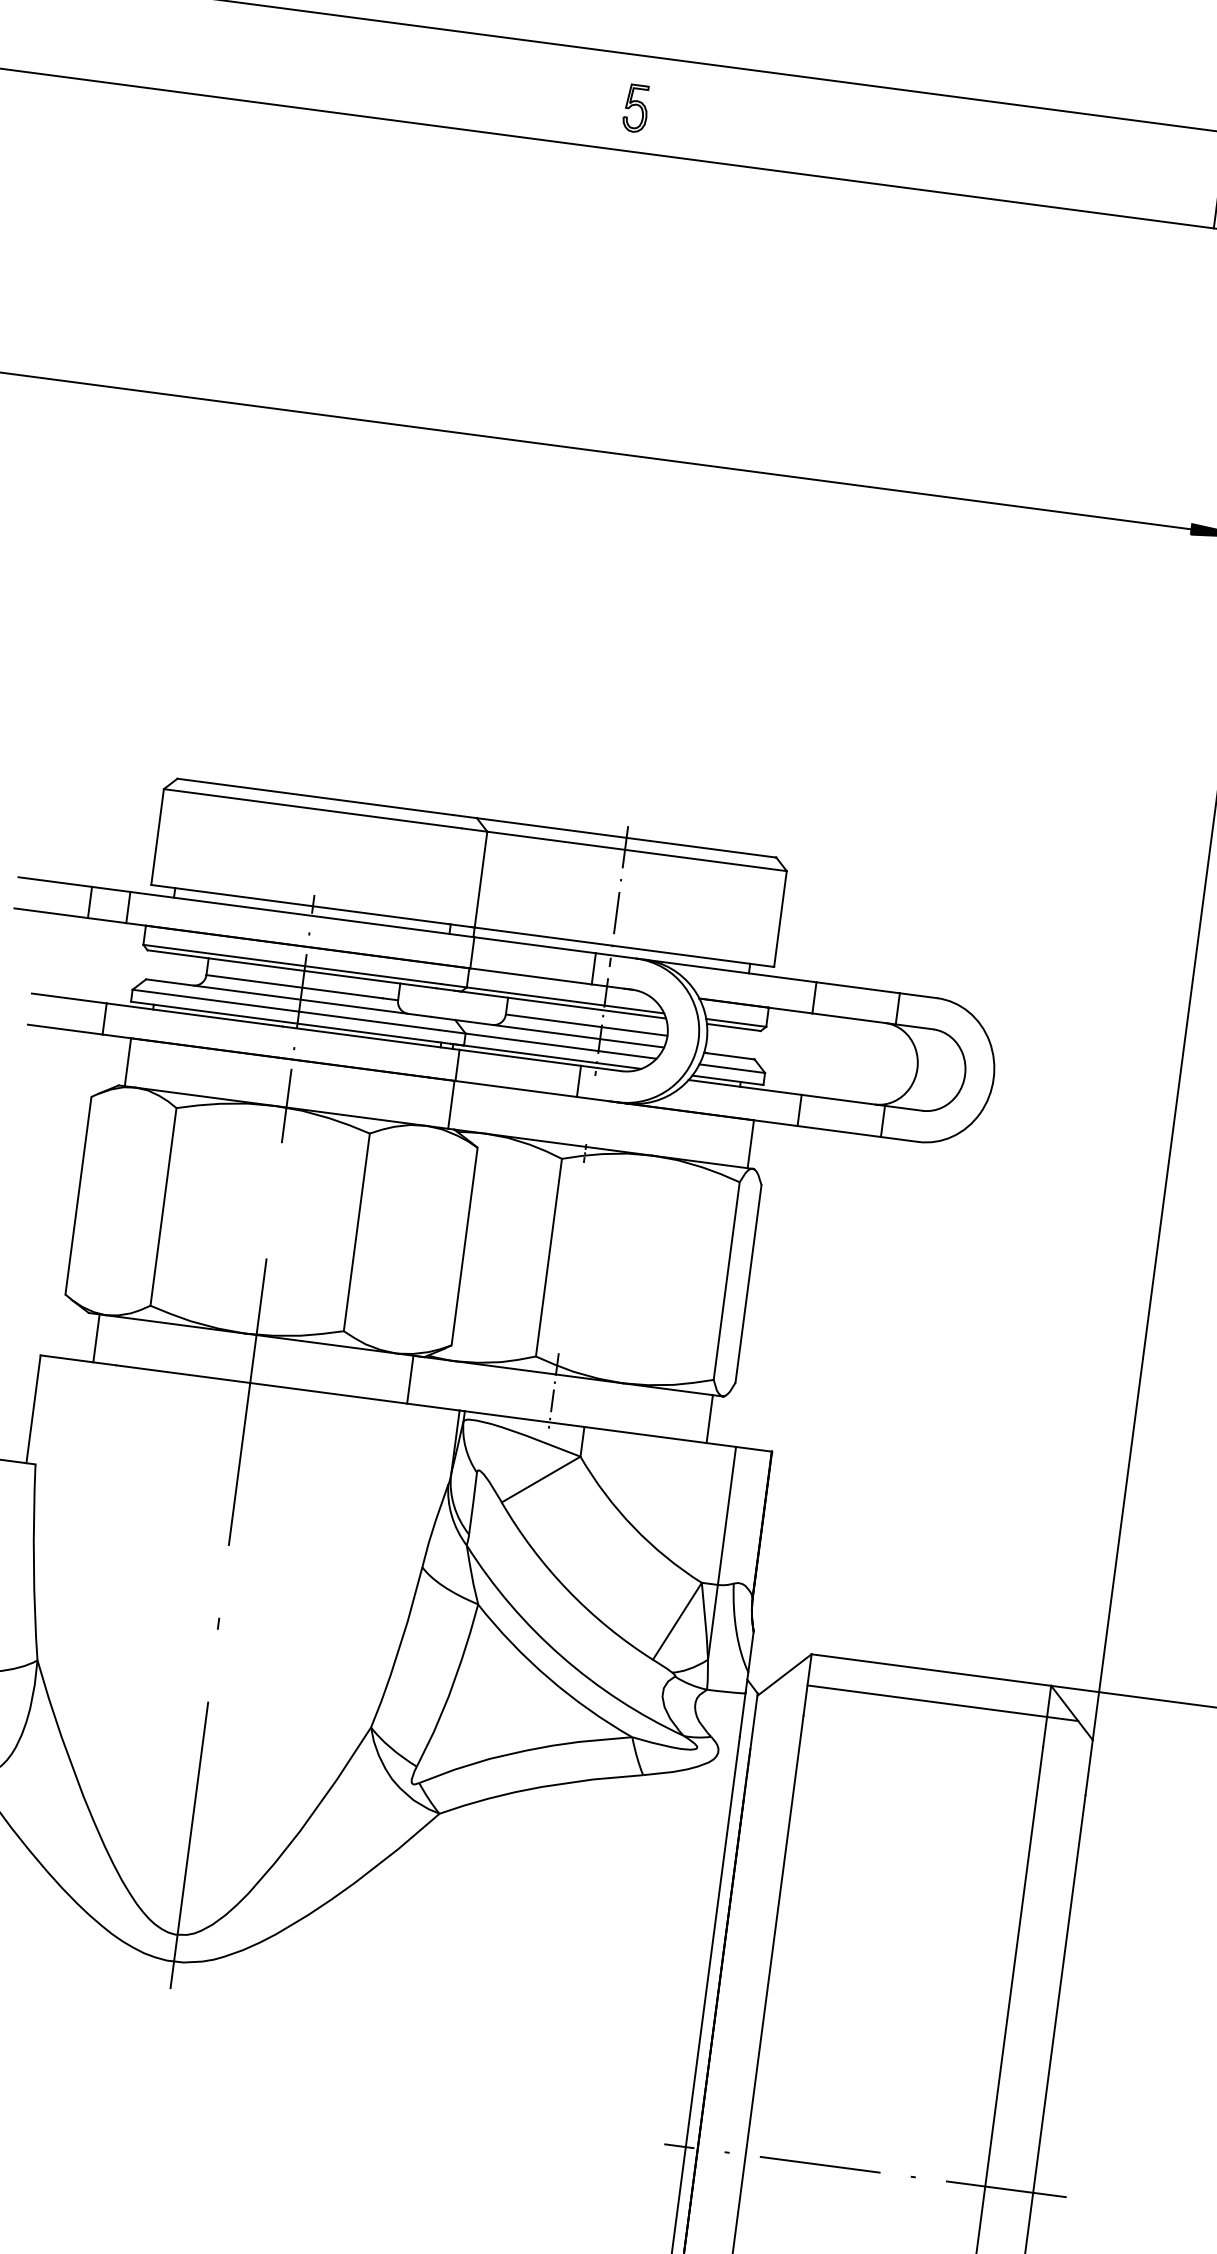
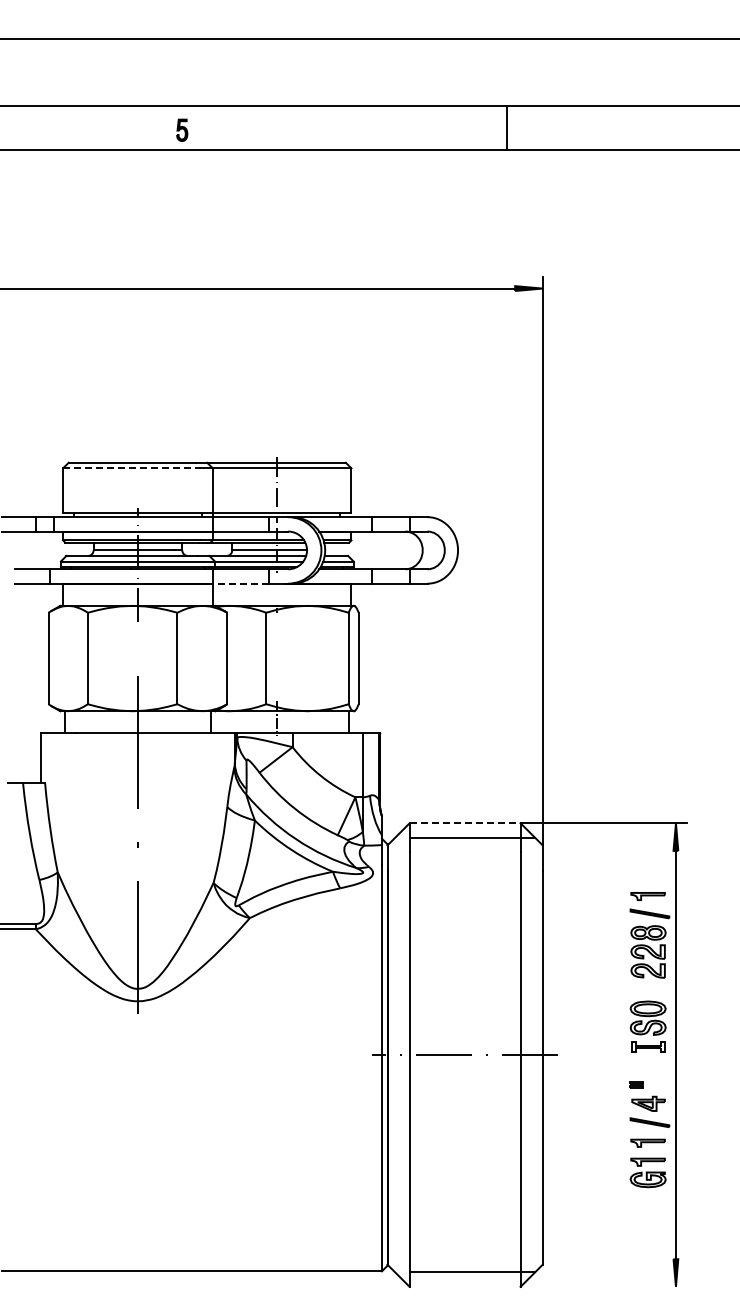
part: (637, 106) -> (182, 129), moved
line: (313, 809) -> (132, 468), solid -> dashed
line: (514, 1088) -> (240, 583), solid -> dashed
line: (932, 1670) -> (465, 823), solid -> dashed

